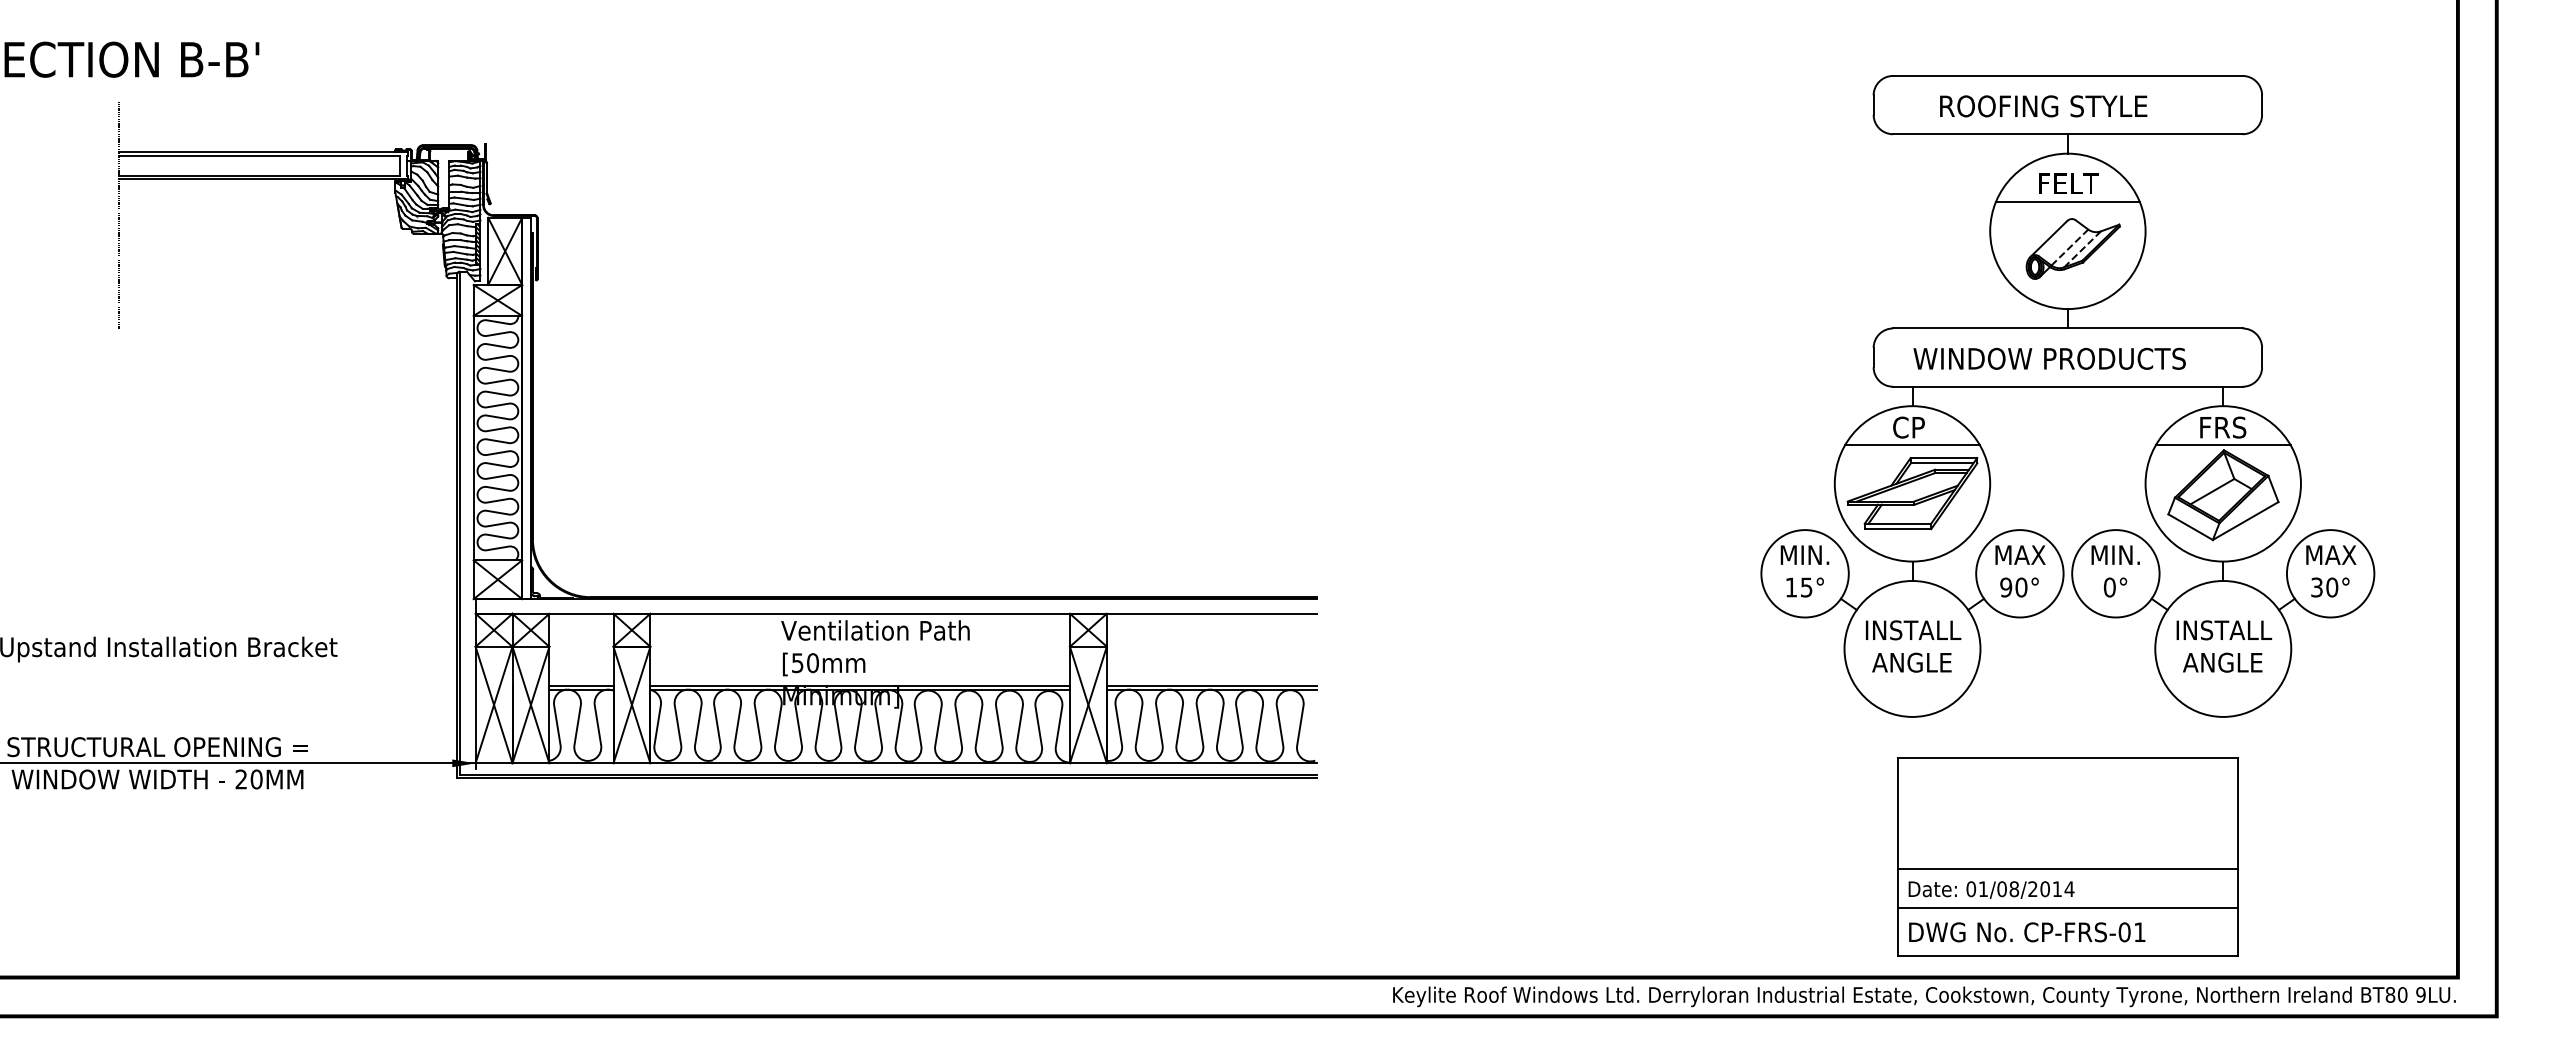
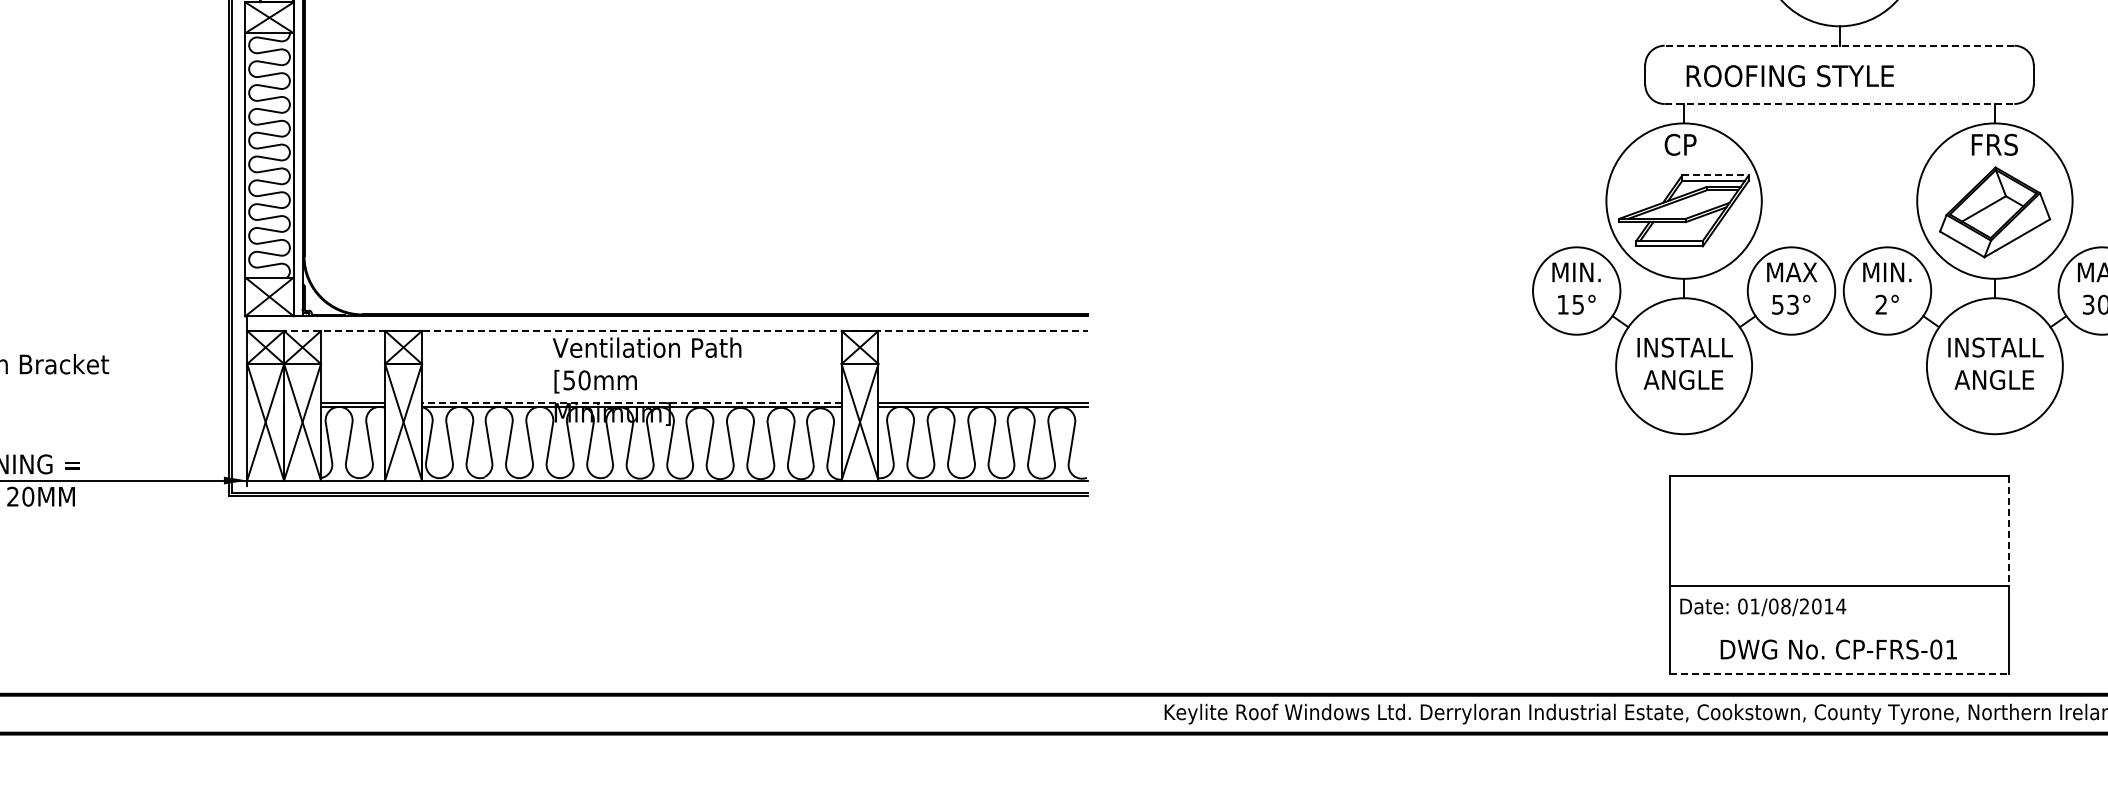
line: (2067, 328) -> (1839, 45), solid -> dashed
text: (2049, 358) -> (1821, 75), WINDOW PRODUCTS -> ROOFING STYLE
line: (2067, 386) -> (1839, 103), solid -> dashed
line: (1912, 445) -> (1684, 162), removed
line: (2222, 445) -> (1994, 162), removed
line: (1944, 458) -> (1716, 175), solid -> dashed
text: (2013, 587) -> (1785, 304), 90° -> 53°
text: (2109, 587) -> (1881, 304), 0° -> 2°
line: (896, 613) -> (668, 330), solid -> dashed
line: (860, 685) -> (632, 402), solid -> dashed
line: (2237, 814) -> (2009, 531), solid -> dashed
line: (2067, 907) -> (1839, 624), removed
text: (2027, 932) -> (1839, 649), moved
line: (2067, 956) -> (1839, 673), solid -> dashed

